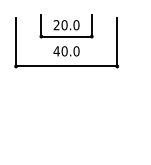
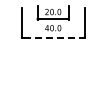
line: (67, 66) -> (53, 37), solid -> dashed

